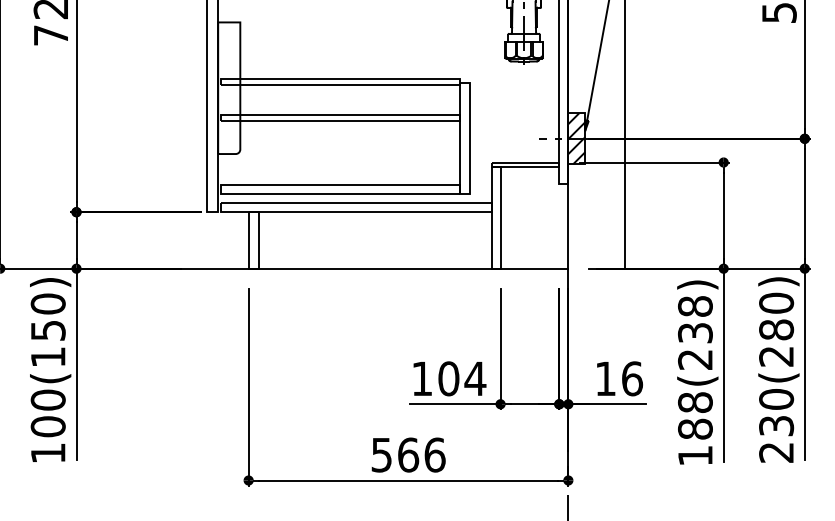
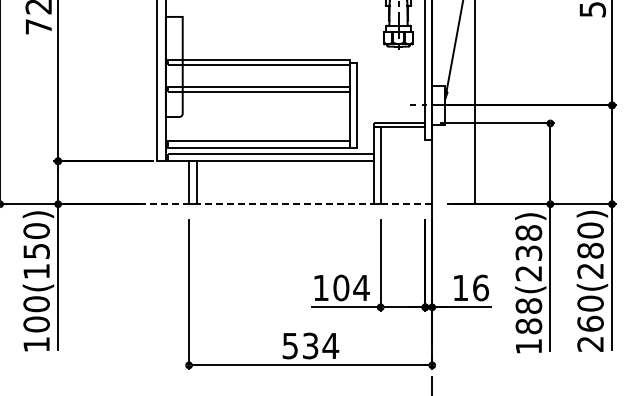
hatch: (576, 138) -> (438, 105), removed
line: (350, 269) -> (266, 204), solid -> dashed
text: (776, 425) -> (590, 323), 230(280) -> 260(280)
text: (421, 454) -> (320, 345), 566 -> 534

